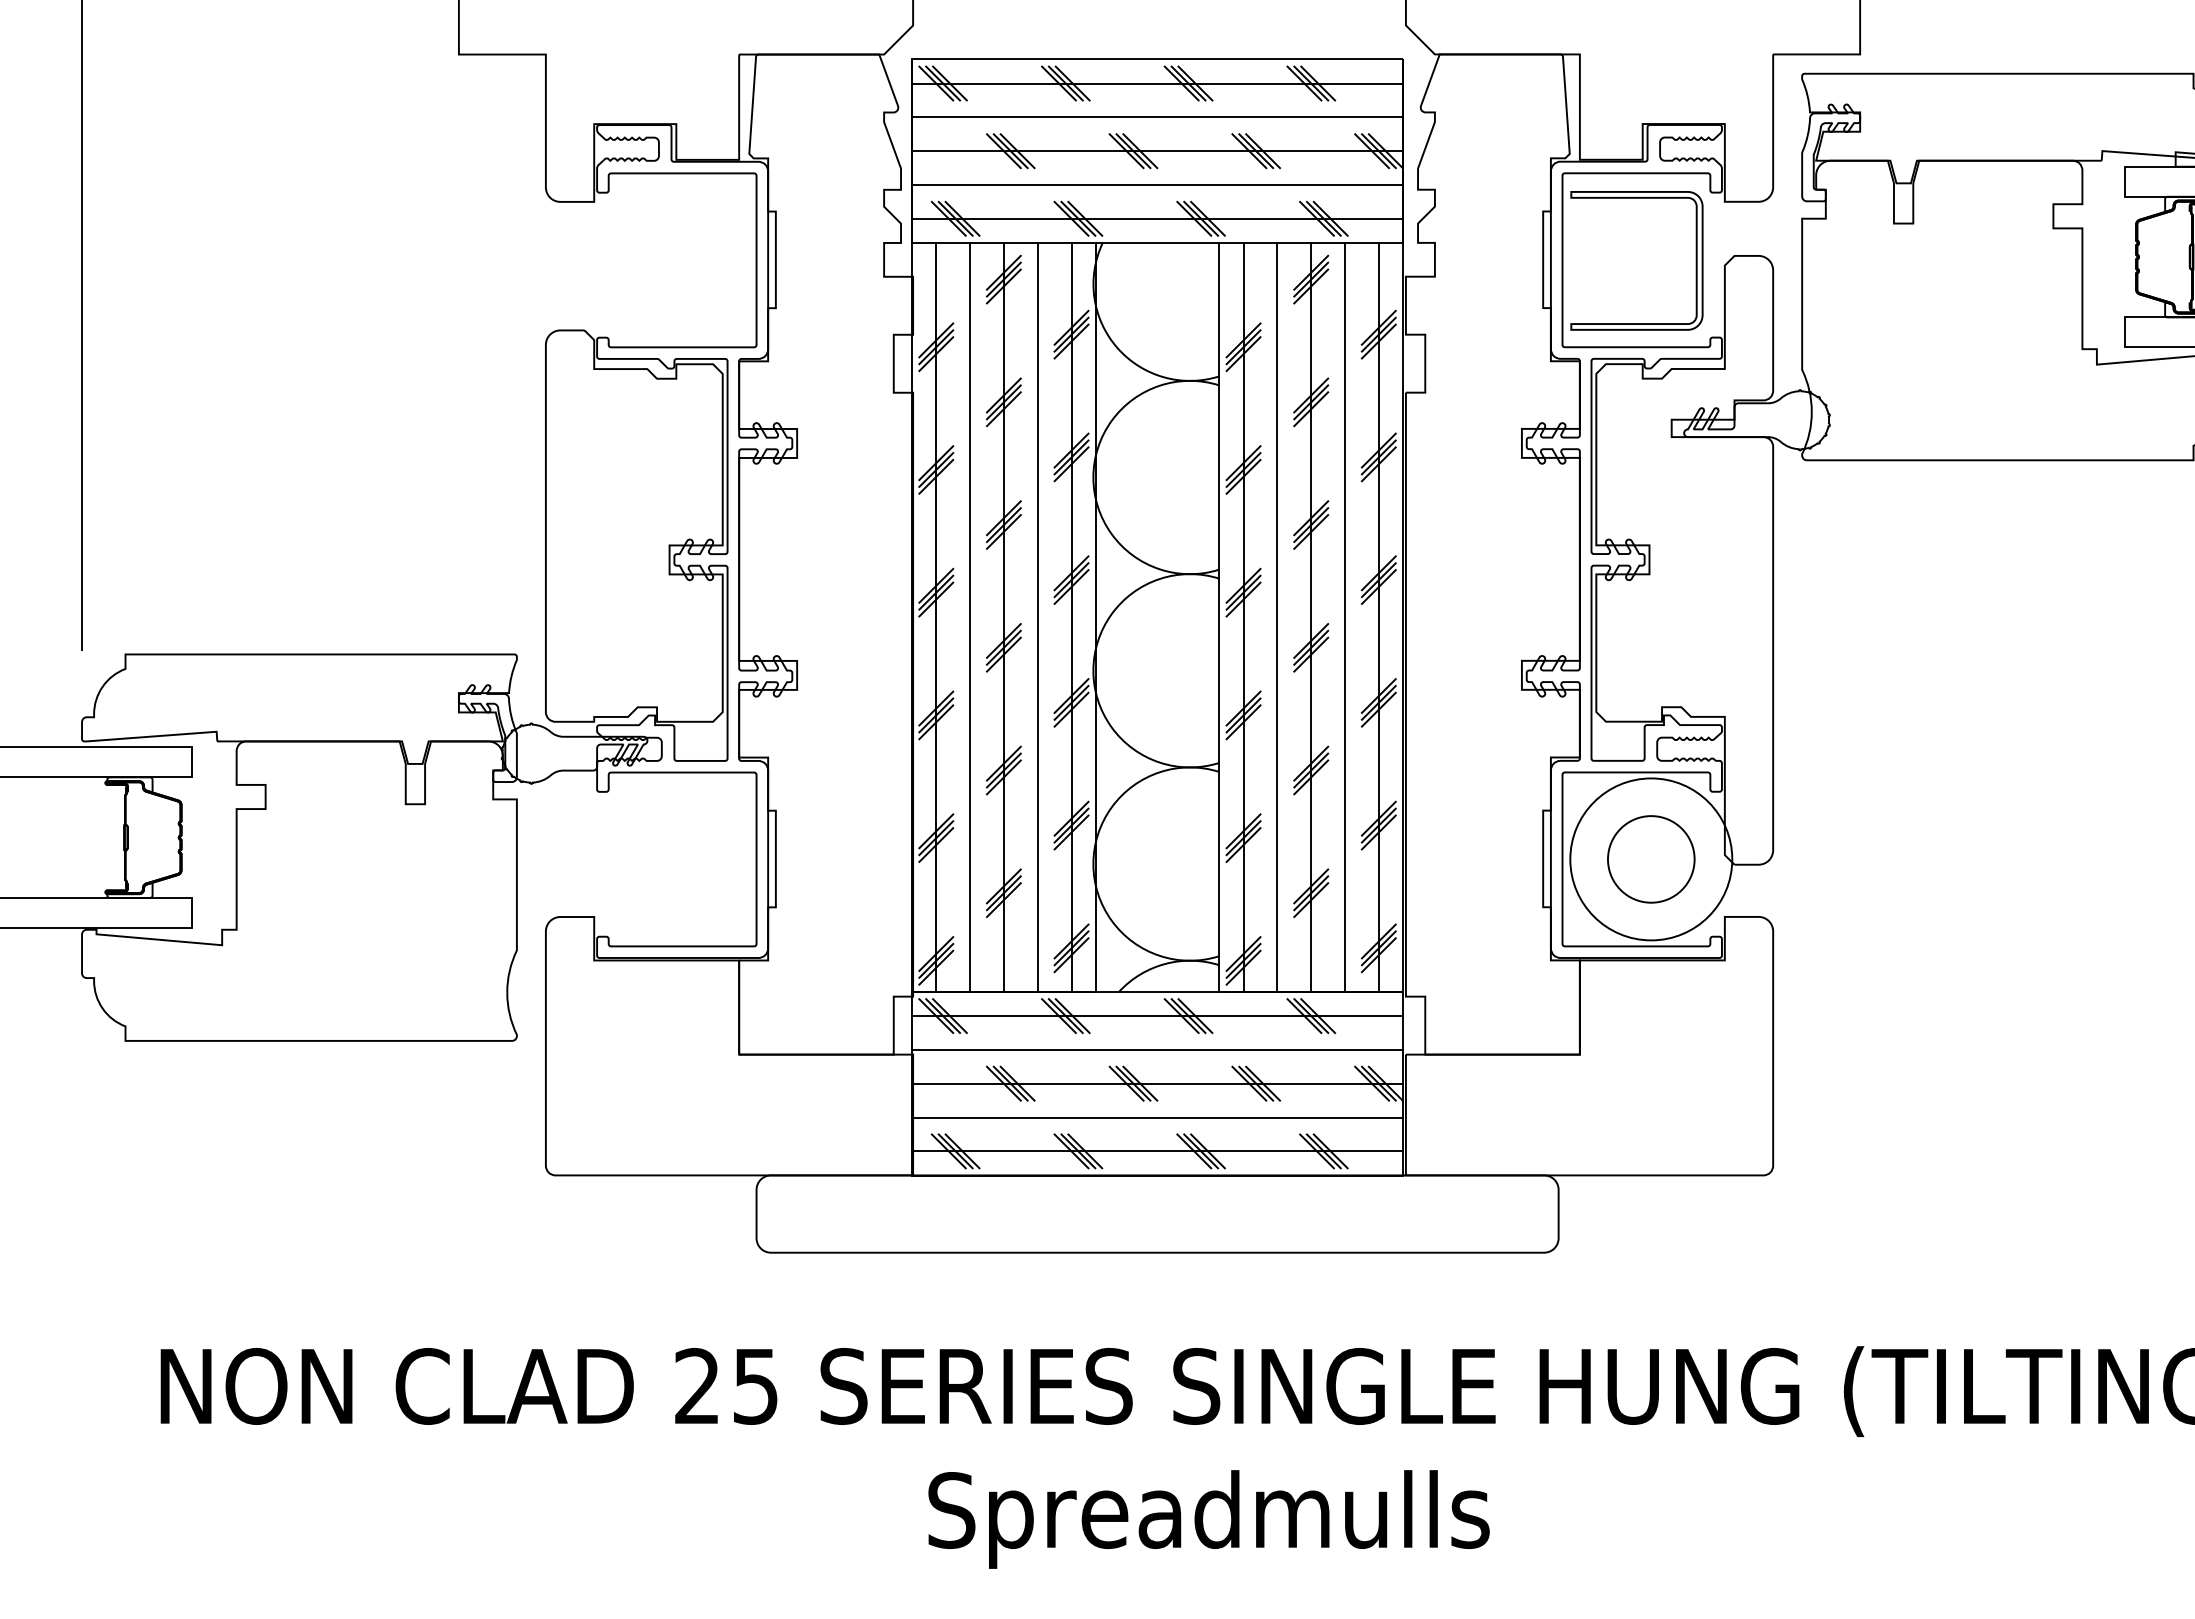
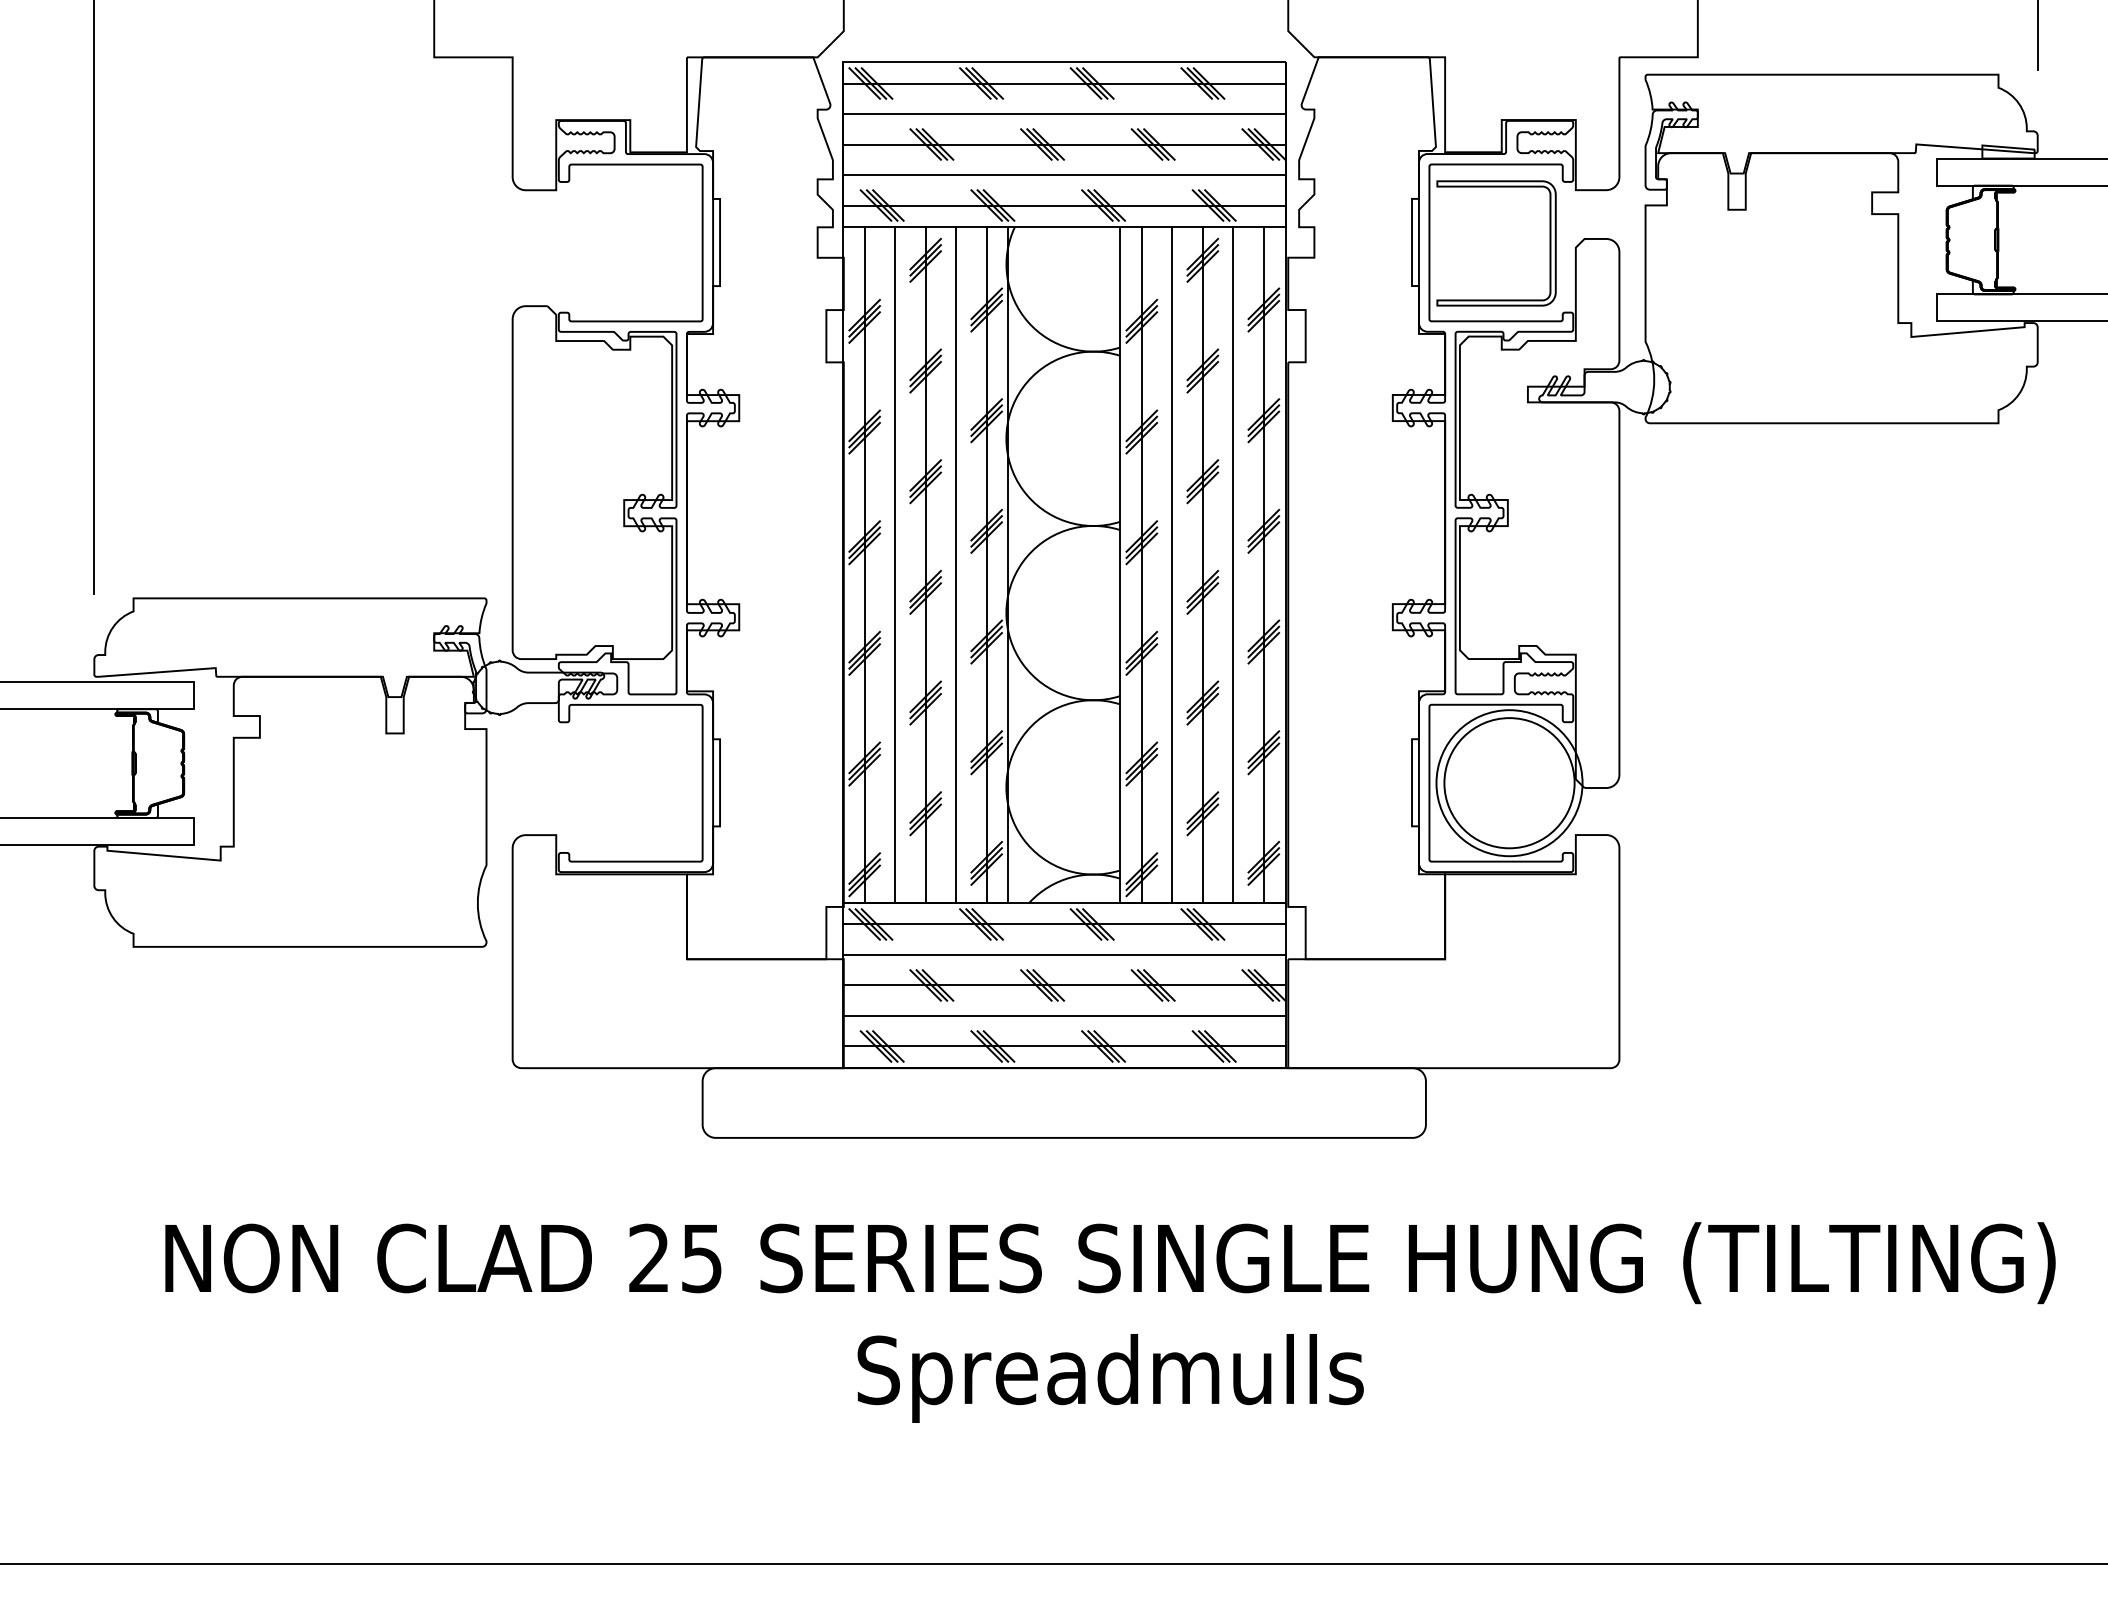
circle: (1651, 859) -> (1509, 783), size x1.67

